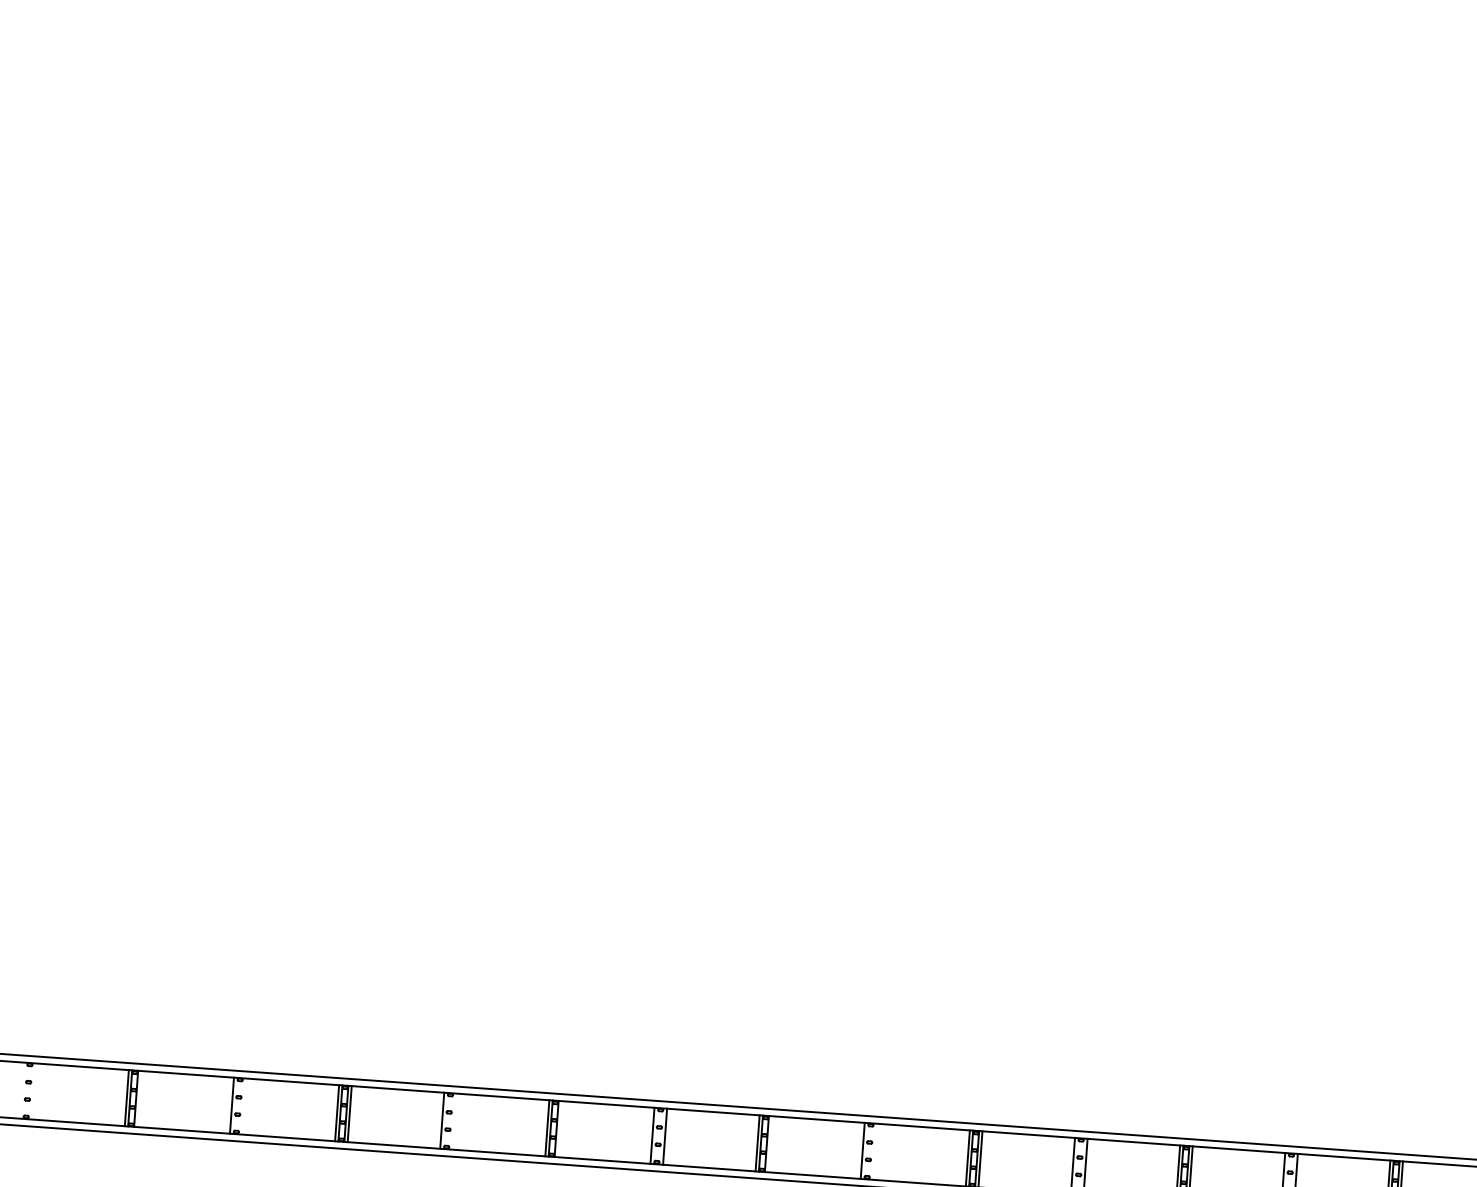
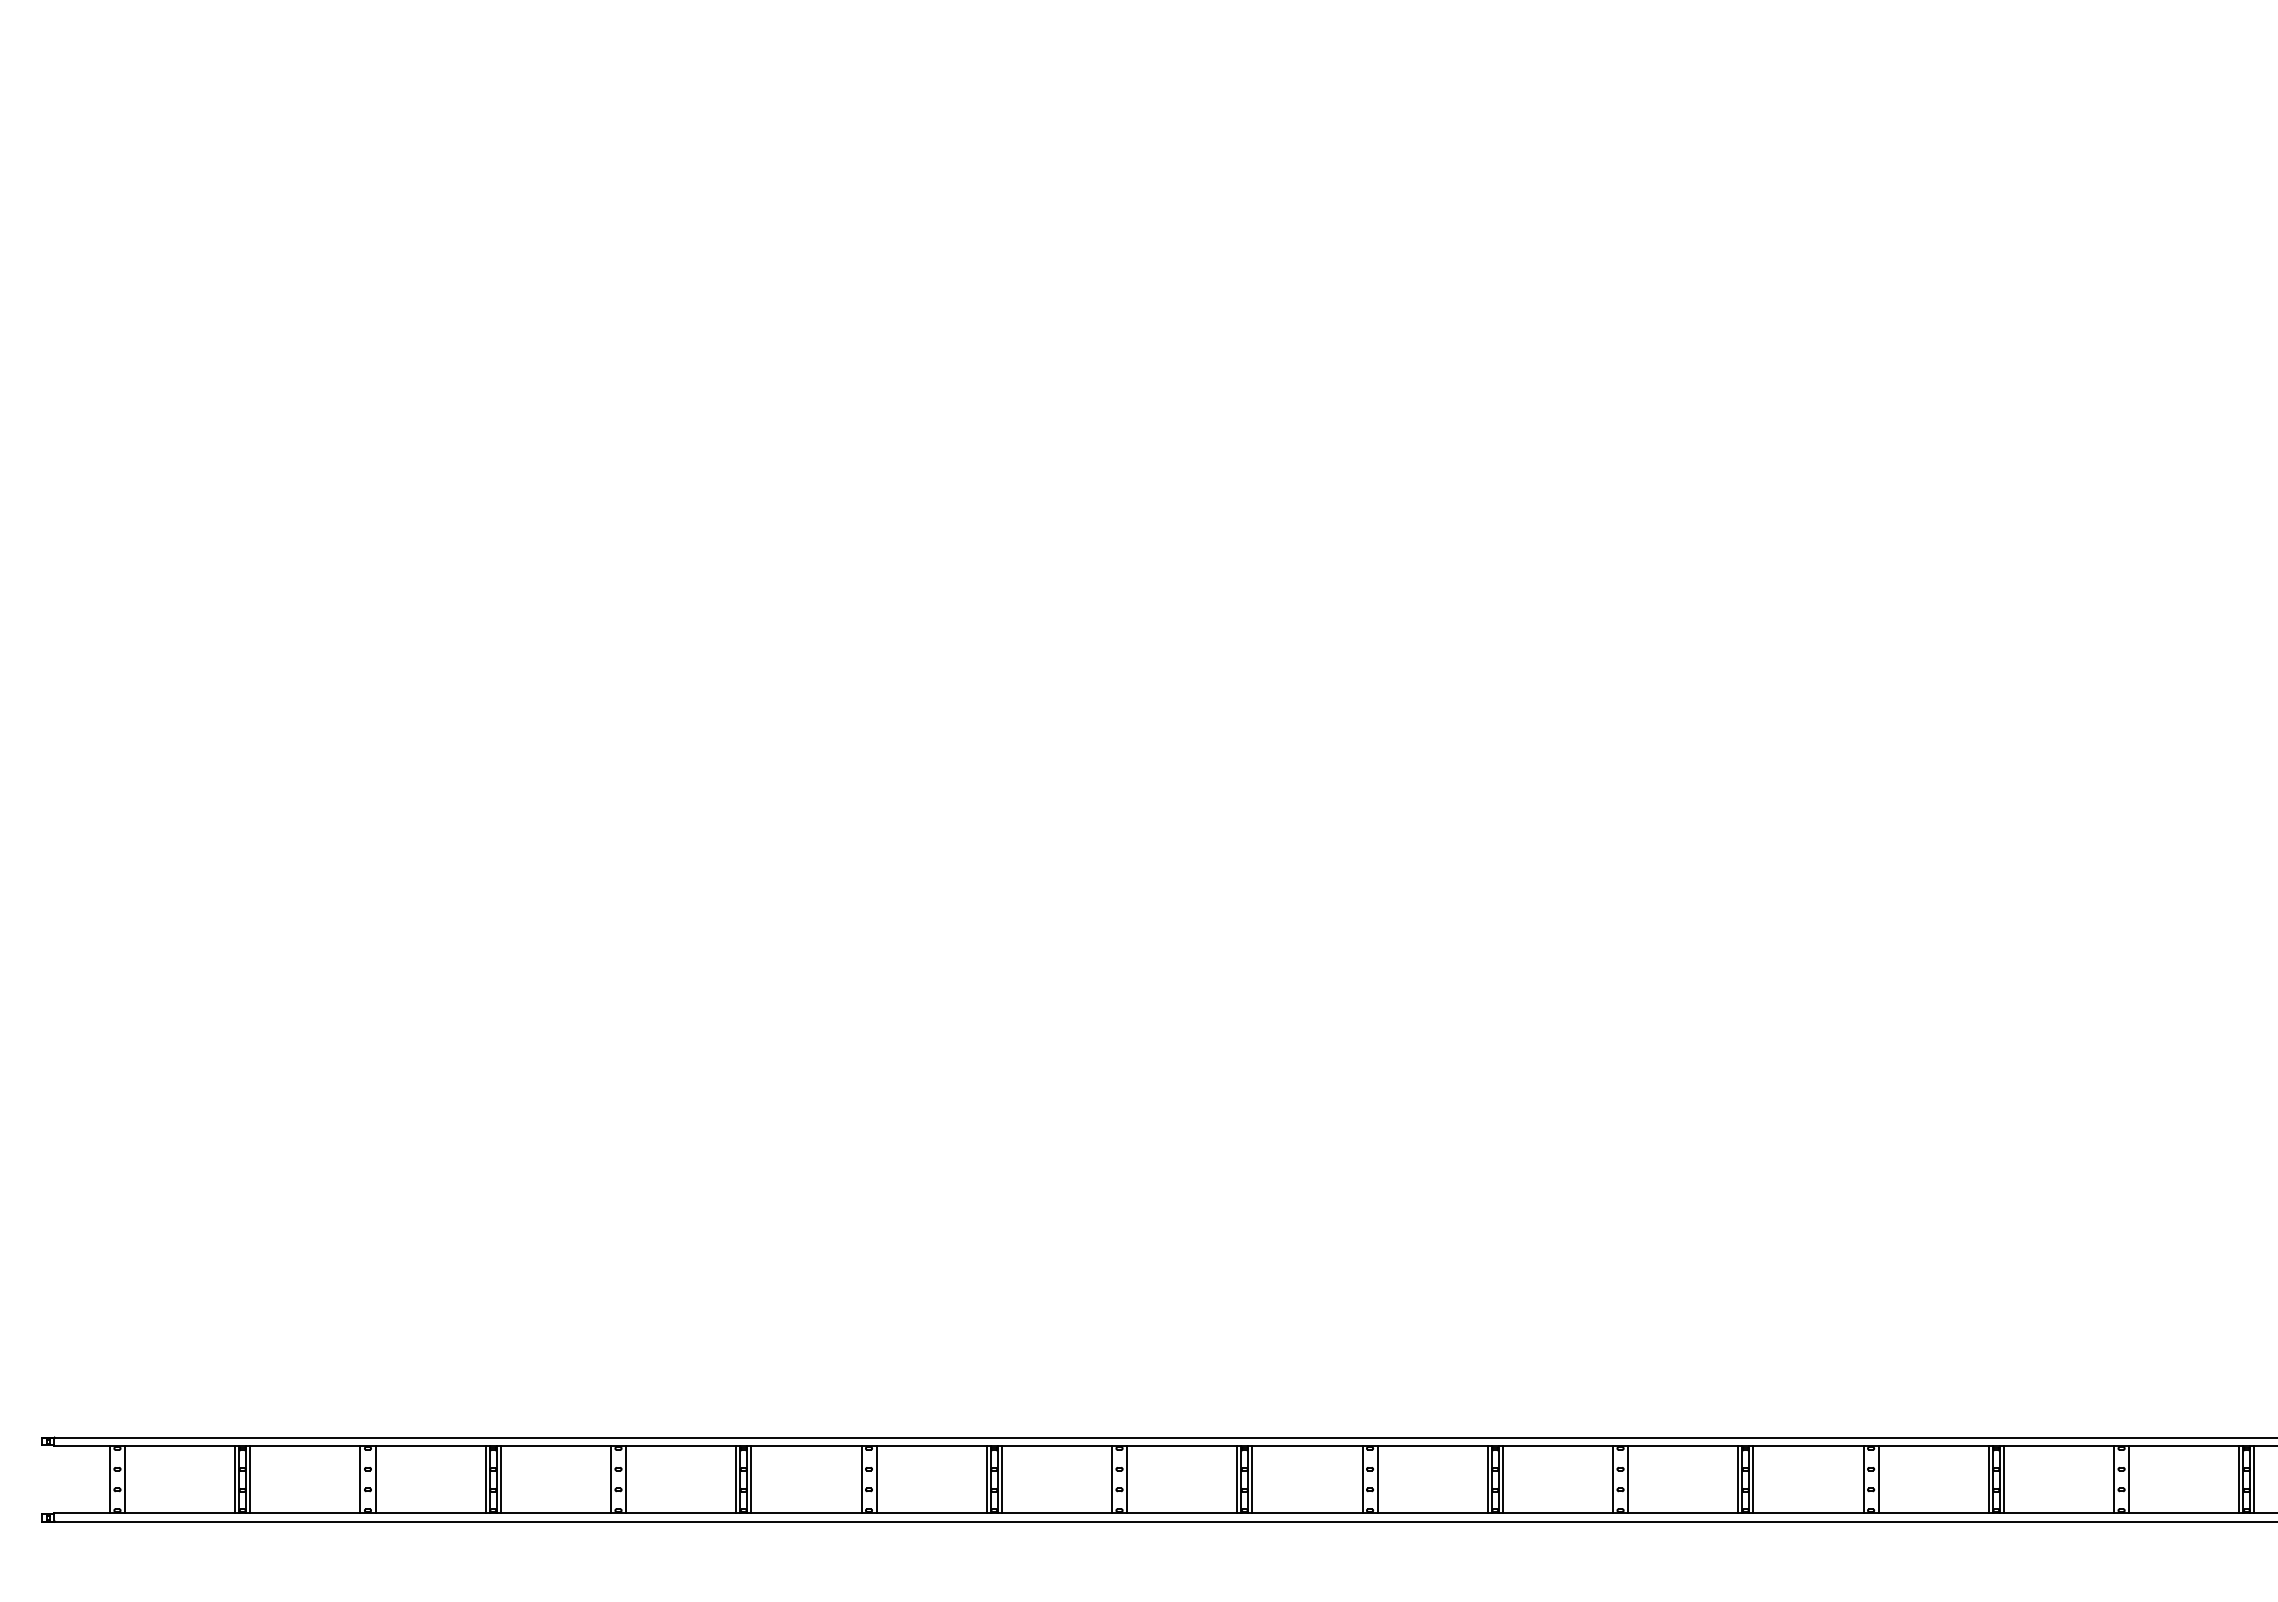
line: (21, 1090) -> (360, 1479), added
line: (34, 1091) -> (375, 1479), added
line: (139, 1098) -> (500, 1479), added
line: (245, 1106) -> (626, 1479), added
line: (454, 1121) -> (876, 1479), added
line: (559, 1128) -> (1001, 1479), added
line: (770, 1144) -> (1252, 1479), added
line: (875, 1151) -> (1377, 1479), added

